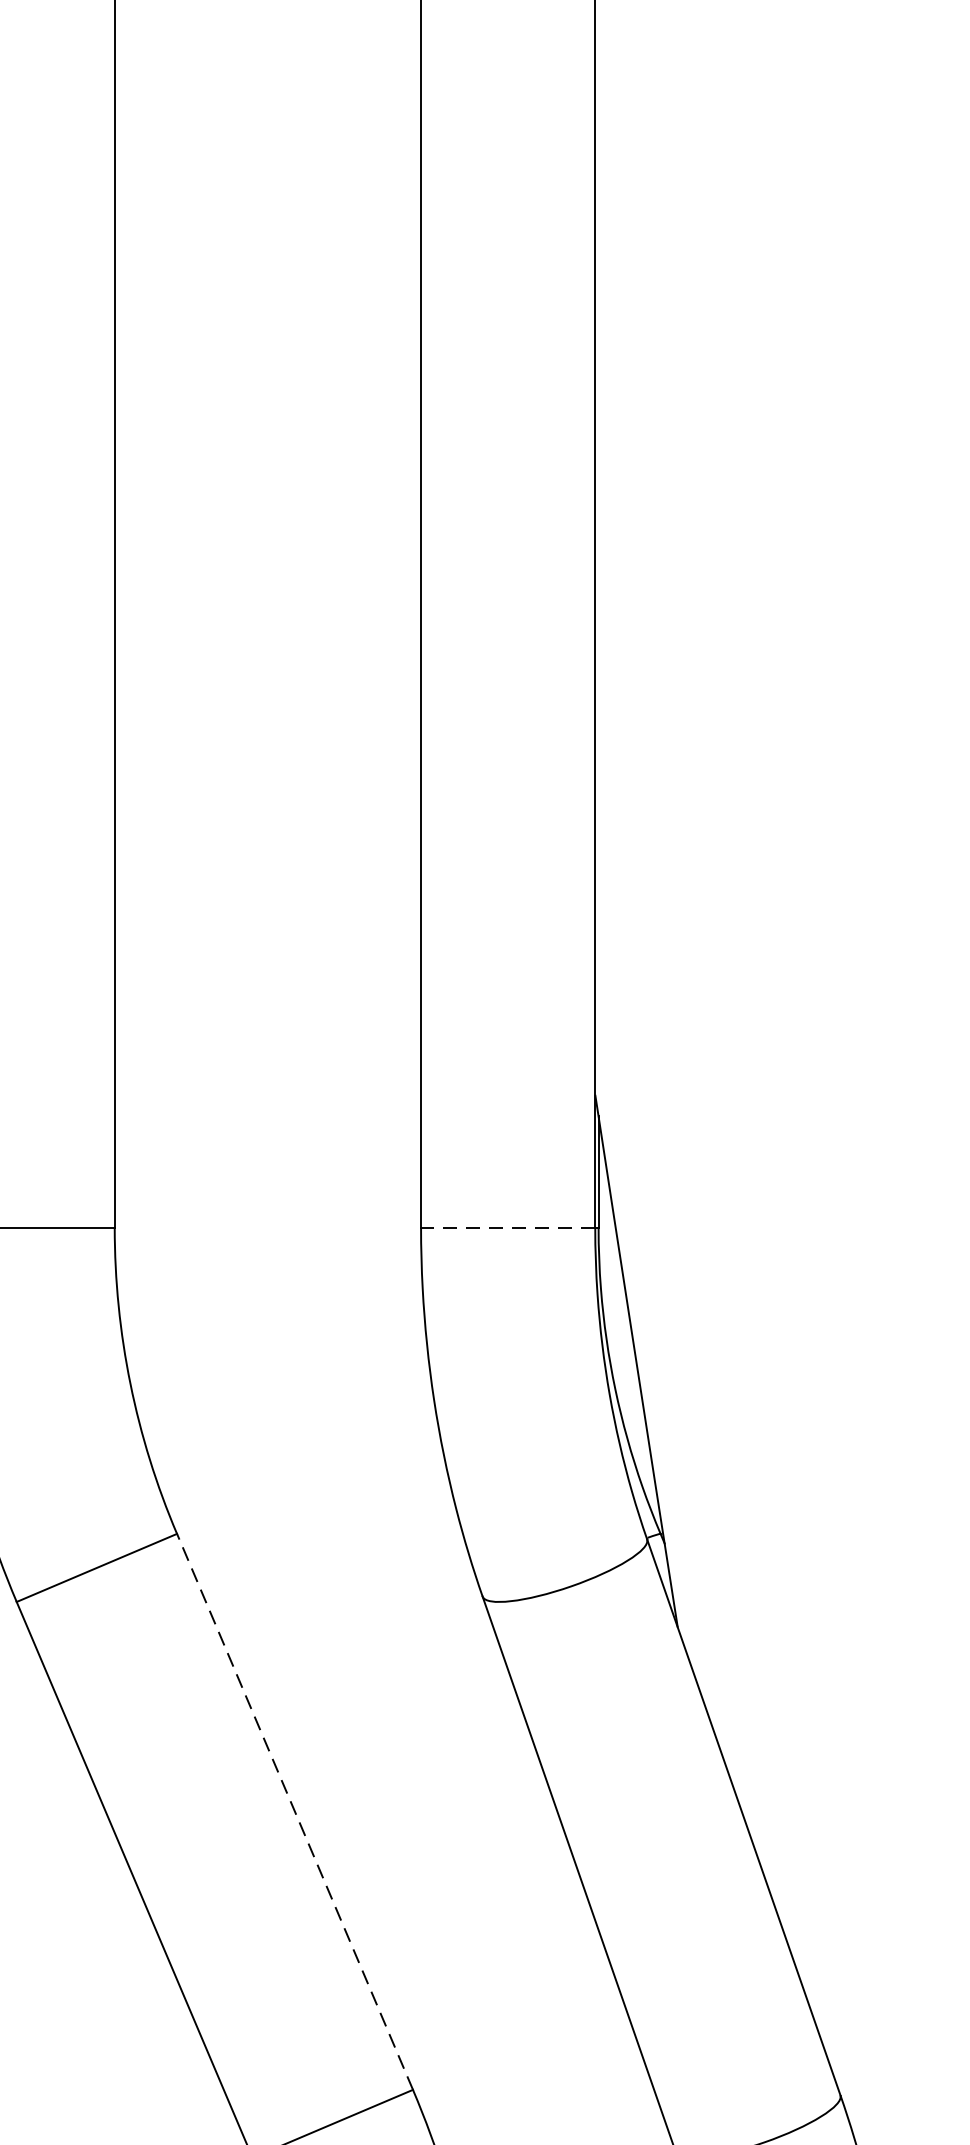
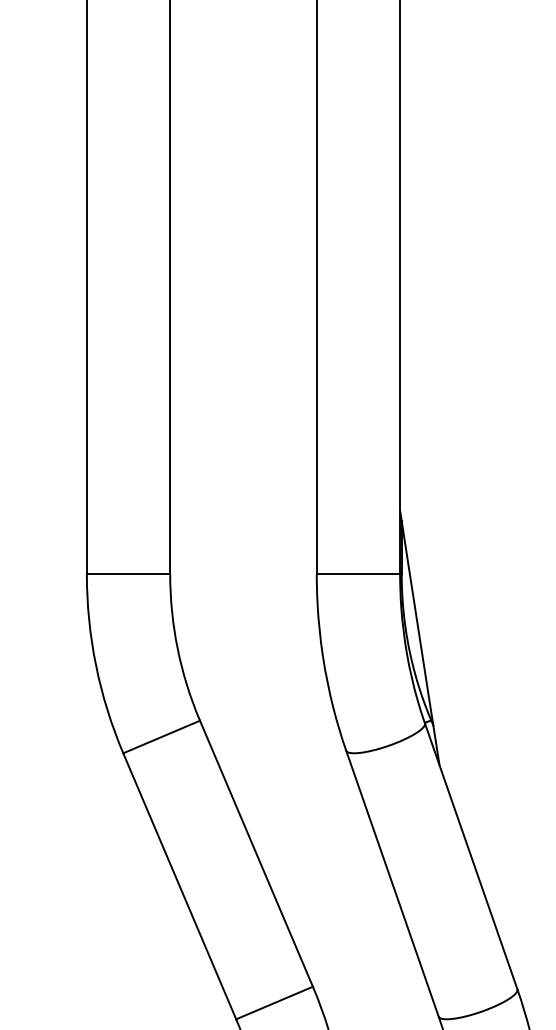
line: (508, 1228) -> (358, 574), dashed -> solid
line: (295, 1811) -> (256, 853), dashed -> solid

